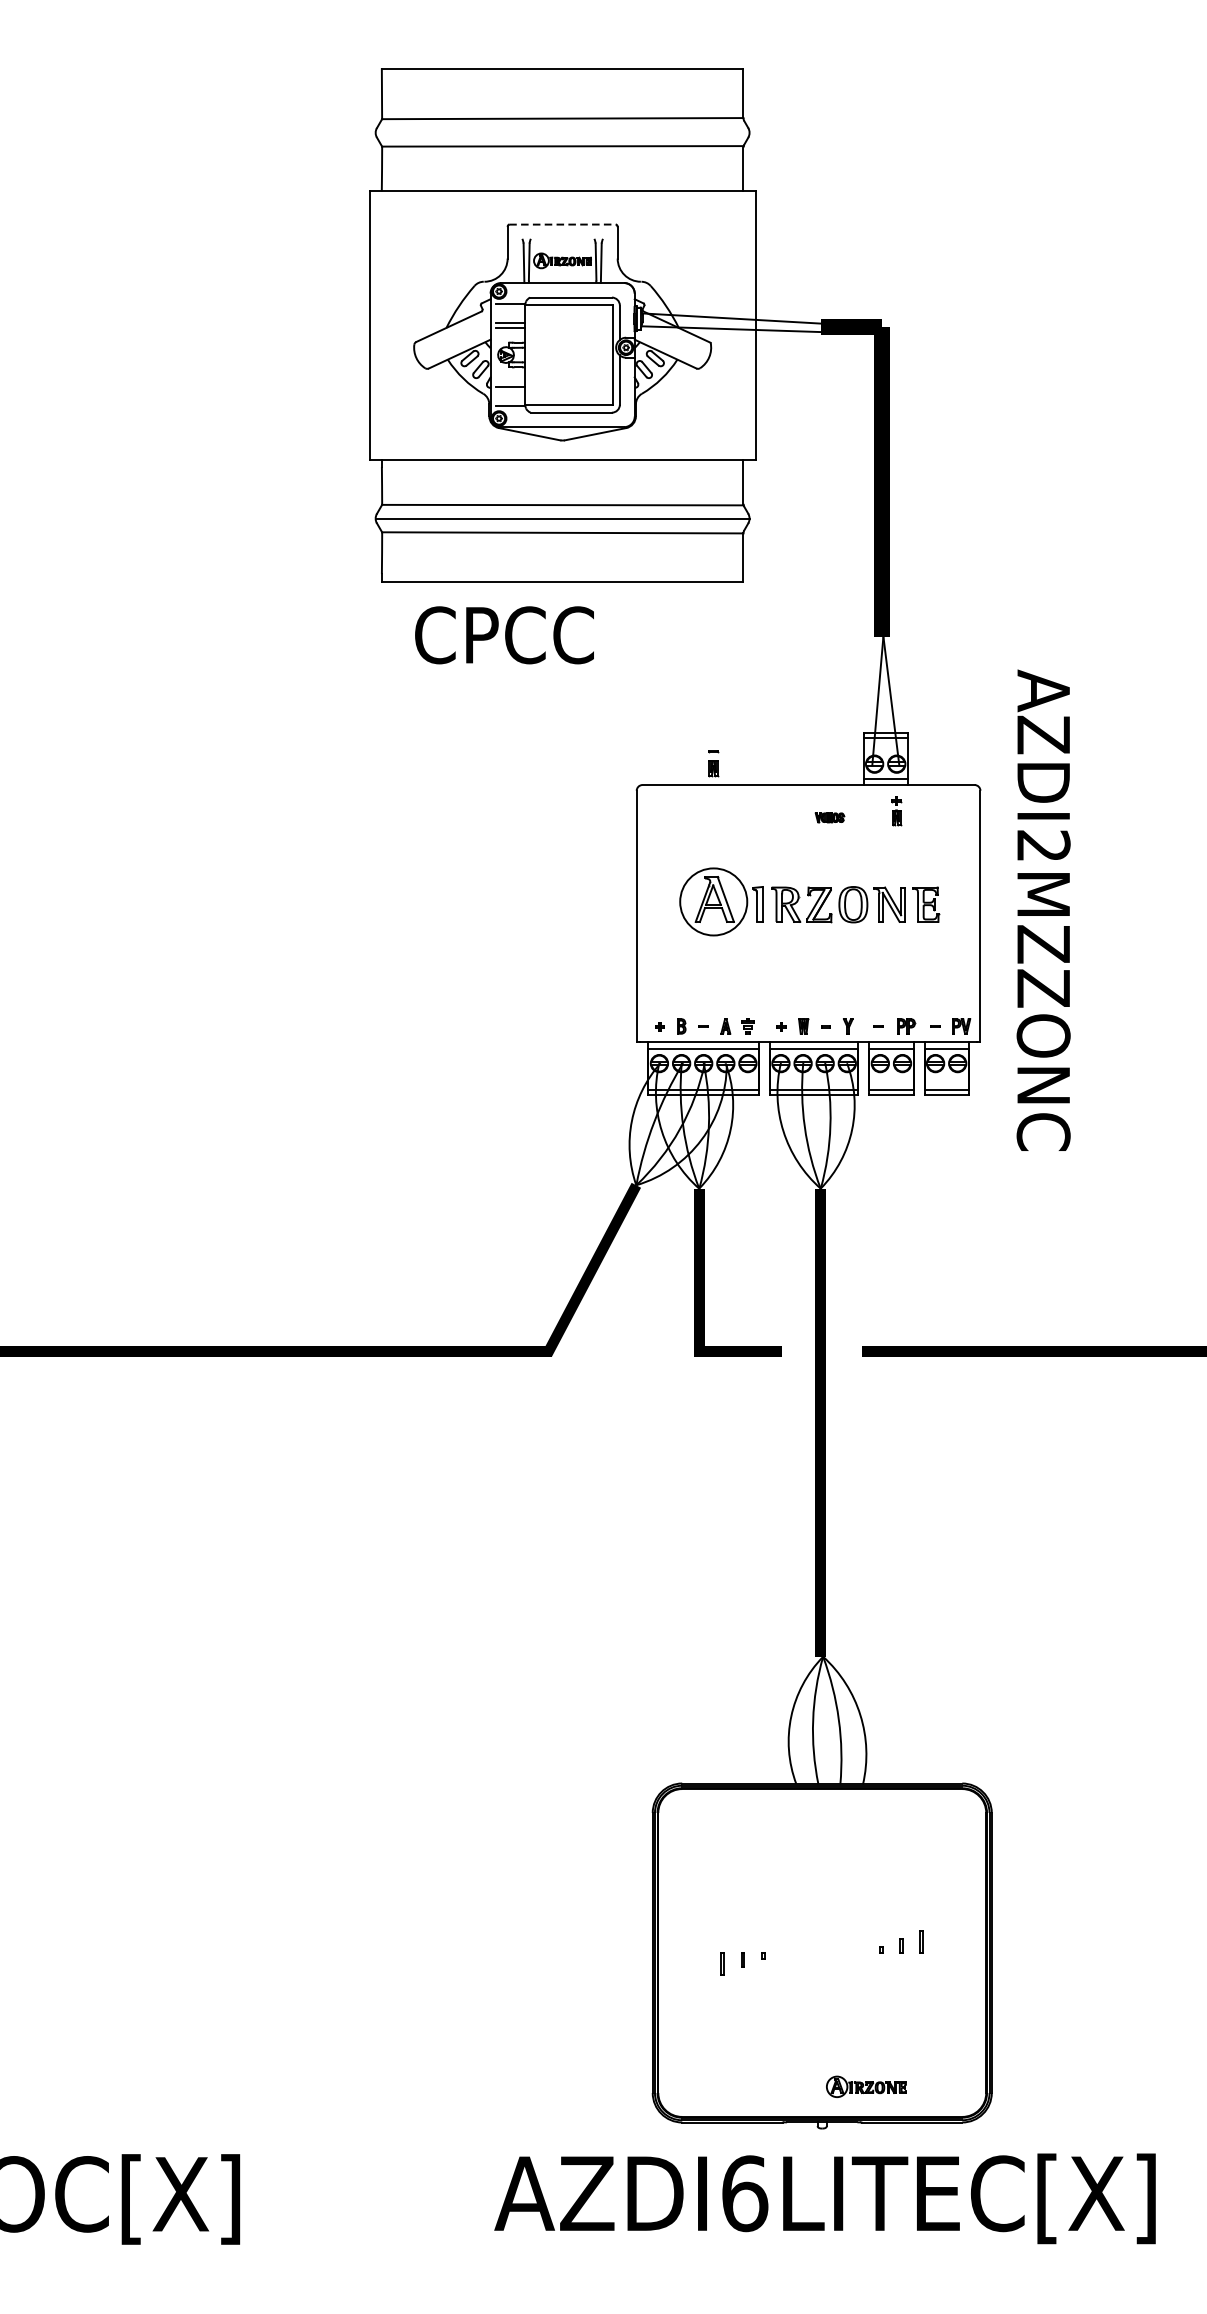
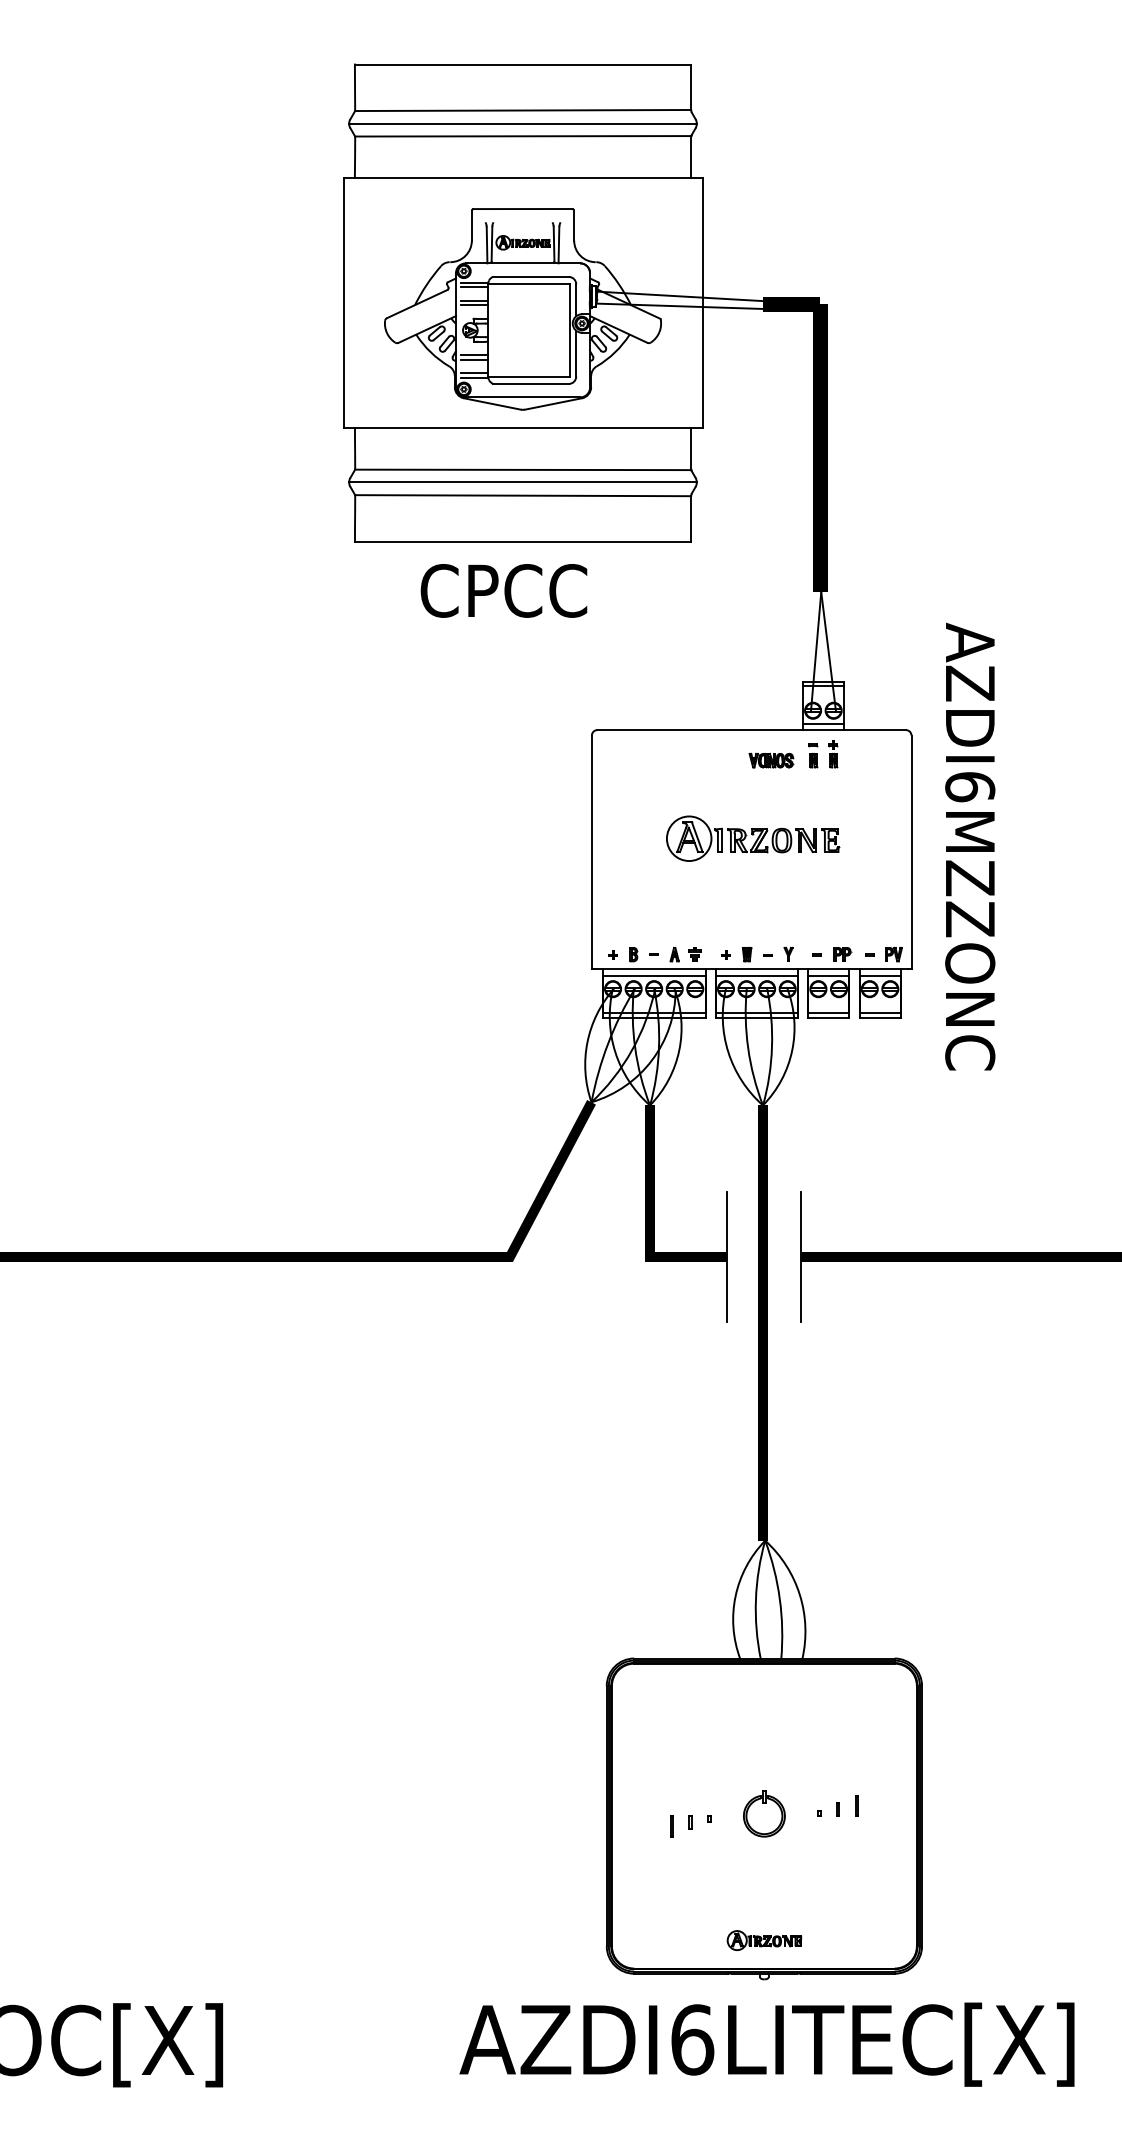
line: (562, 132) -> (522, 123), added
line: (562, 225) -> (522, 209), dashed -> solid
line: (510, 308) -> (474, 287), added
line: (510, 382) -> (474, 355), added
line: (510, 401) -> (474, 373), added
text: (504, 634) -> (503, 590), moved
part: (713, 762) -> (813, 755), moved
part: (829, 817) -> (771, 760), size x1.67
text: (1043, 846) -> (970, 787), AZDI2MZZONC -> AZDI6MZZONC
part: (810, 901) -> (753, 838), size x0.71
line: (782, 1351) -> (727, 1256), added
line: (862, 1351) -> (801, 1256), added
part: (822, 1950) -> (764, 1813), added
part: (866, 2086) -> (764, 1940), moved

